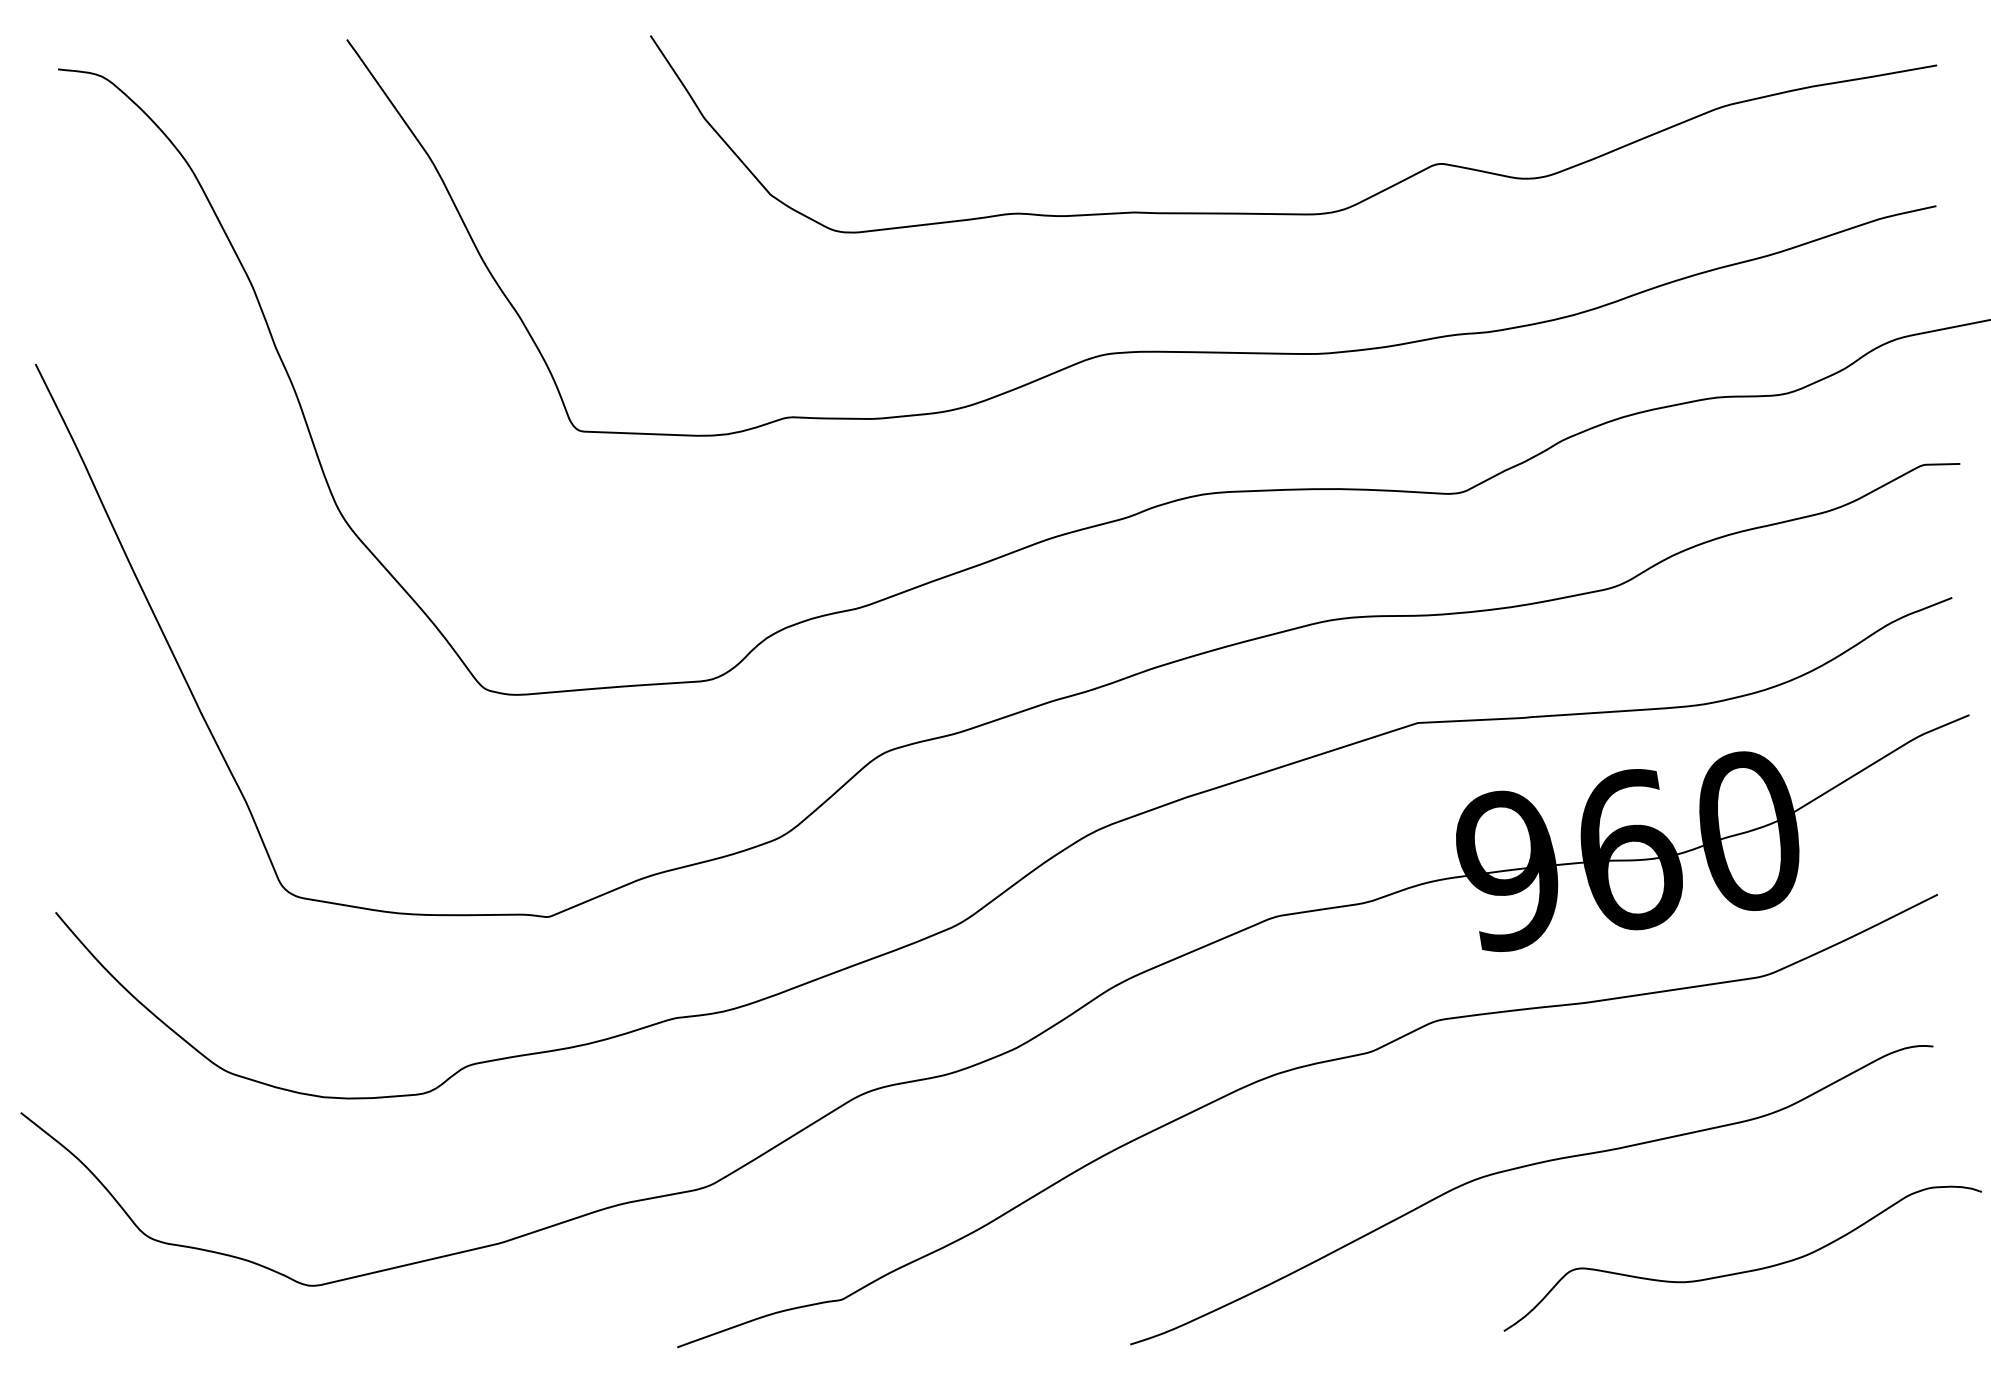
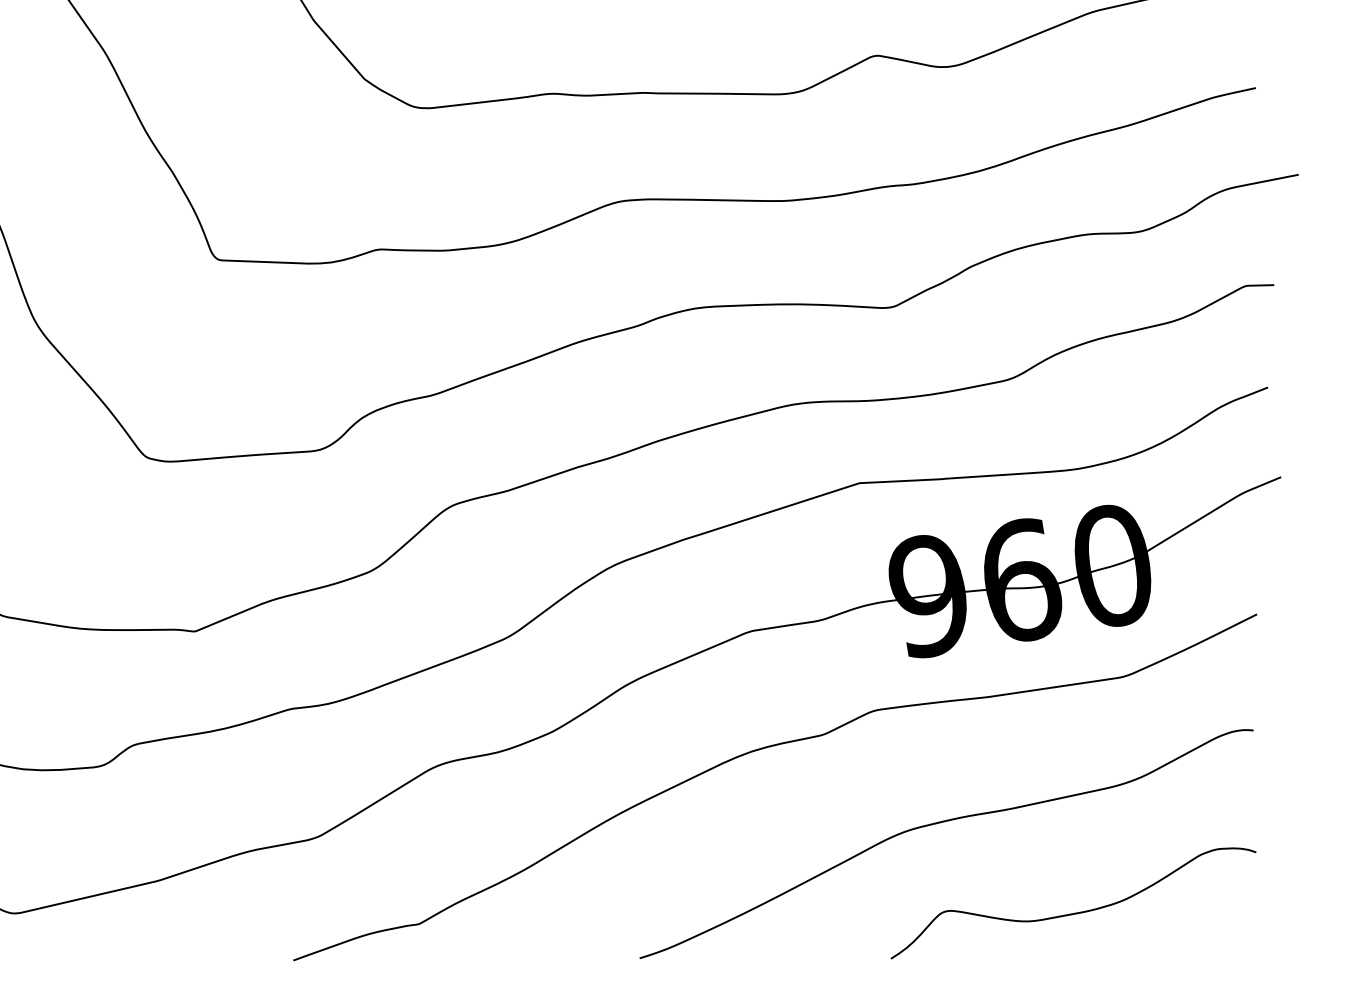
curve: (1746, 1270) -> (1076, 912), moved

